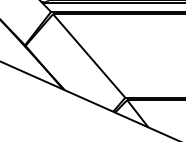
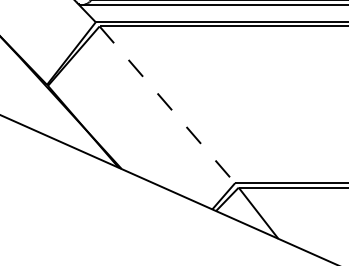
line: (89, 56) -> (167, 105), solid -> dashed

